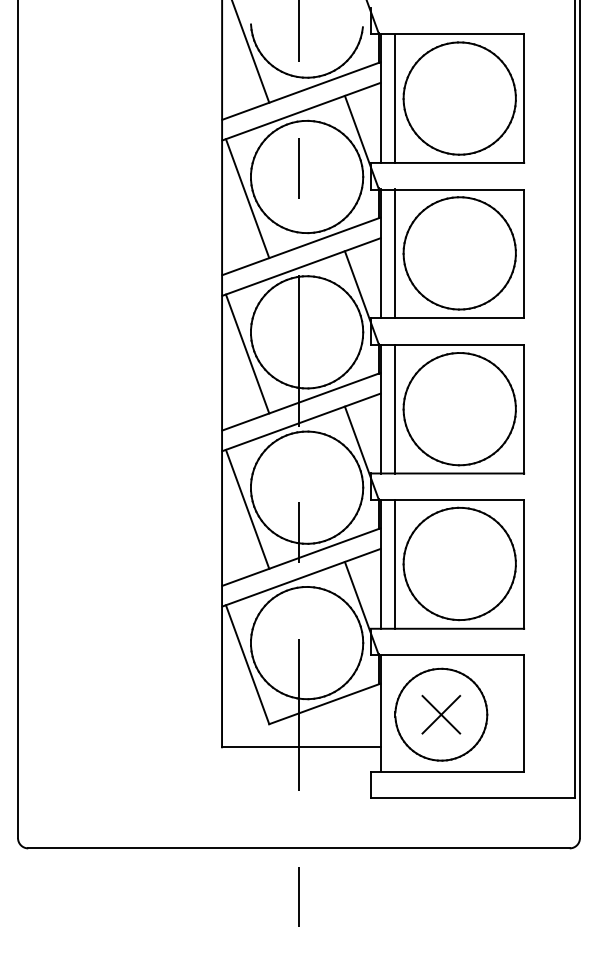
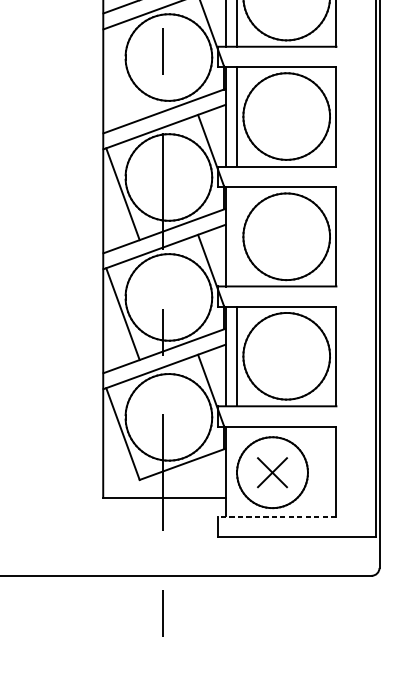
line: (247, 198) -> (122, 74), removed
line: (395, 409) -> (237, 237), removed
line: (447, 771) -> (277, 516), solid -> dashed

